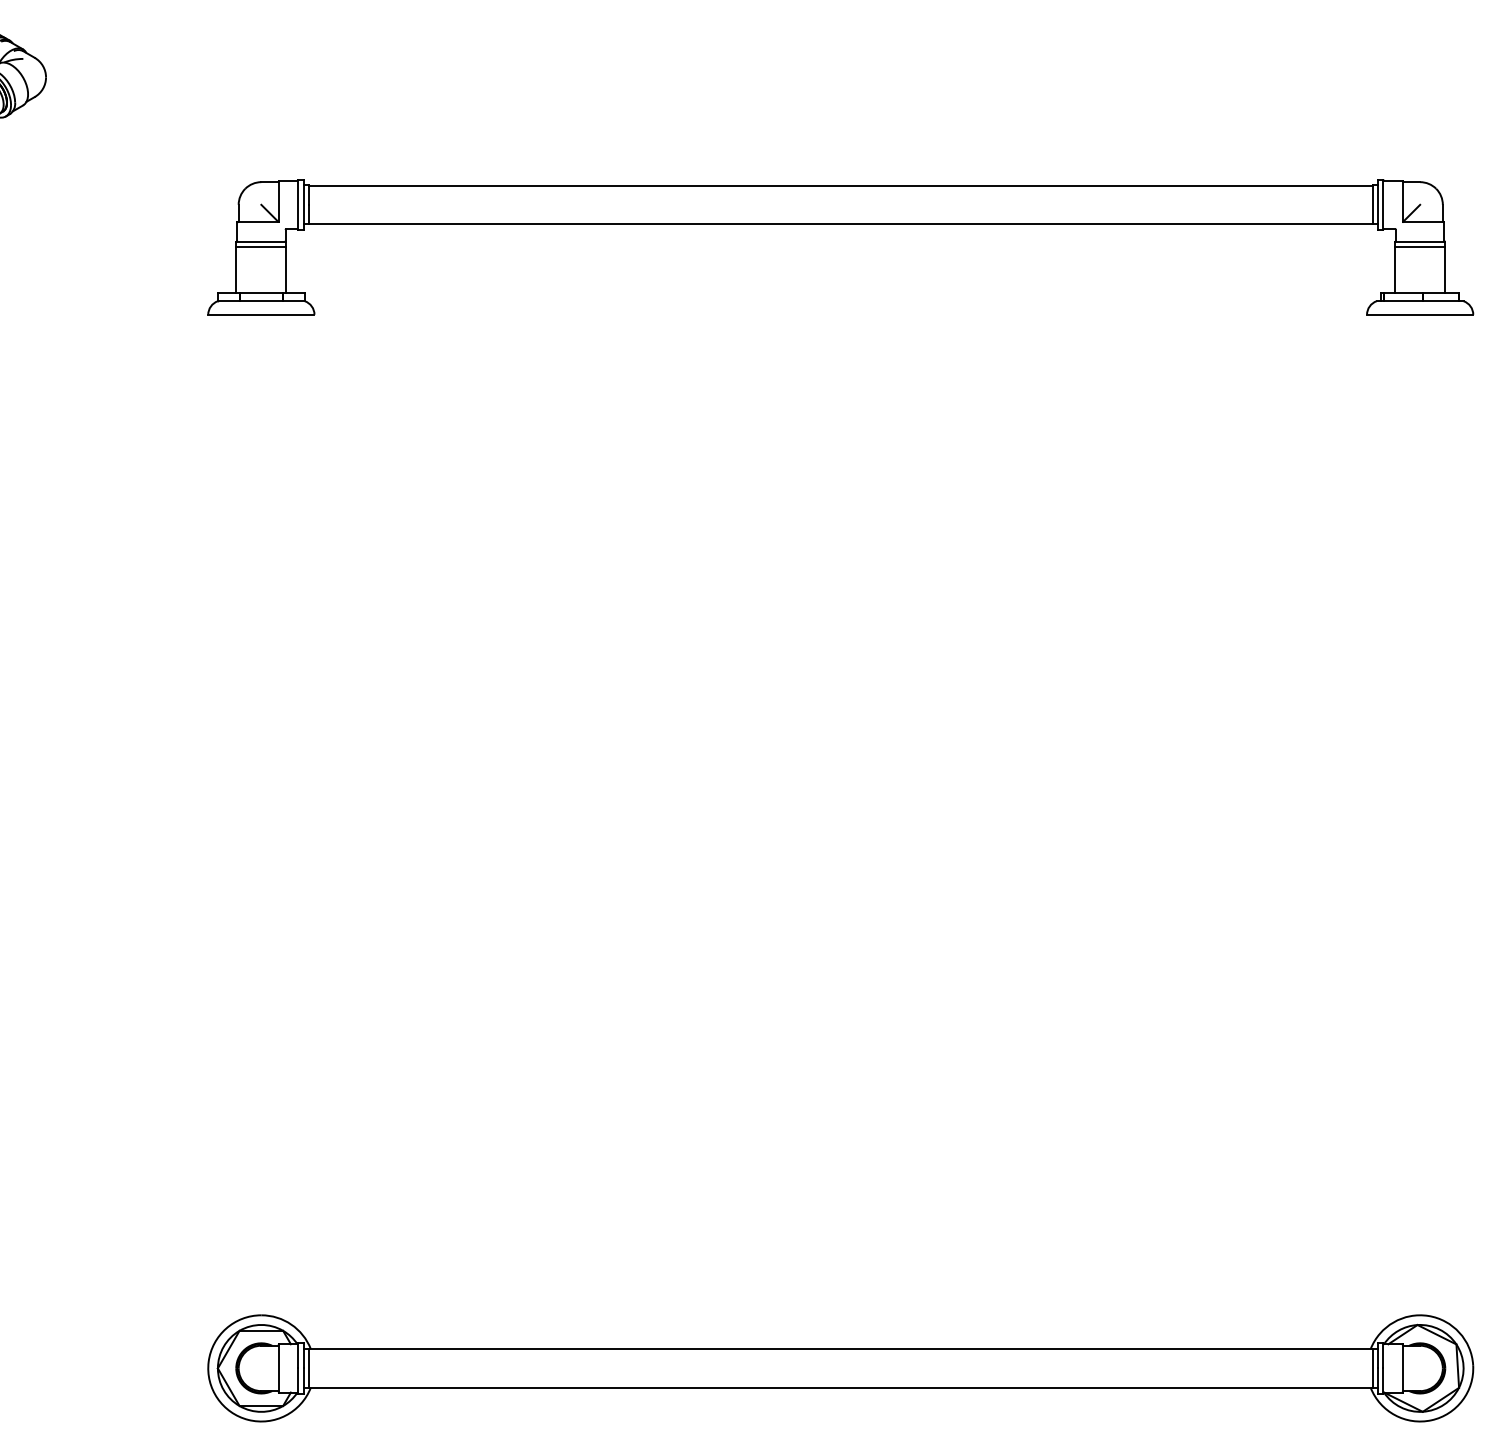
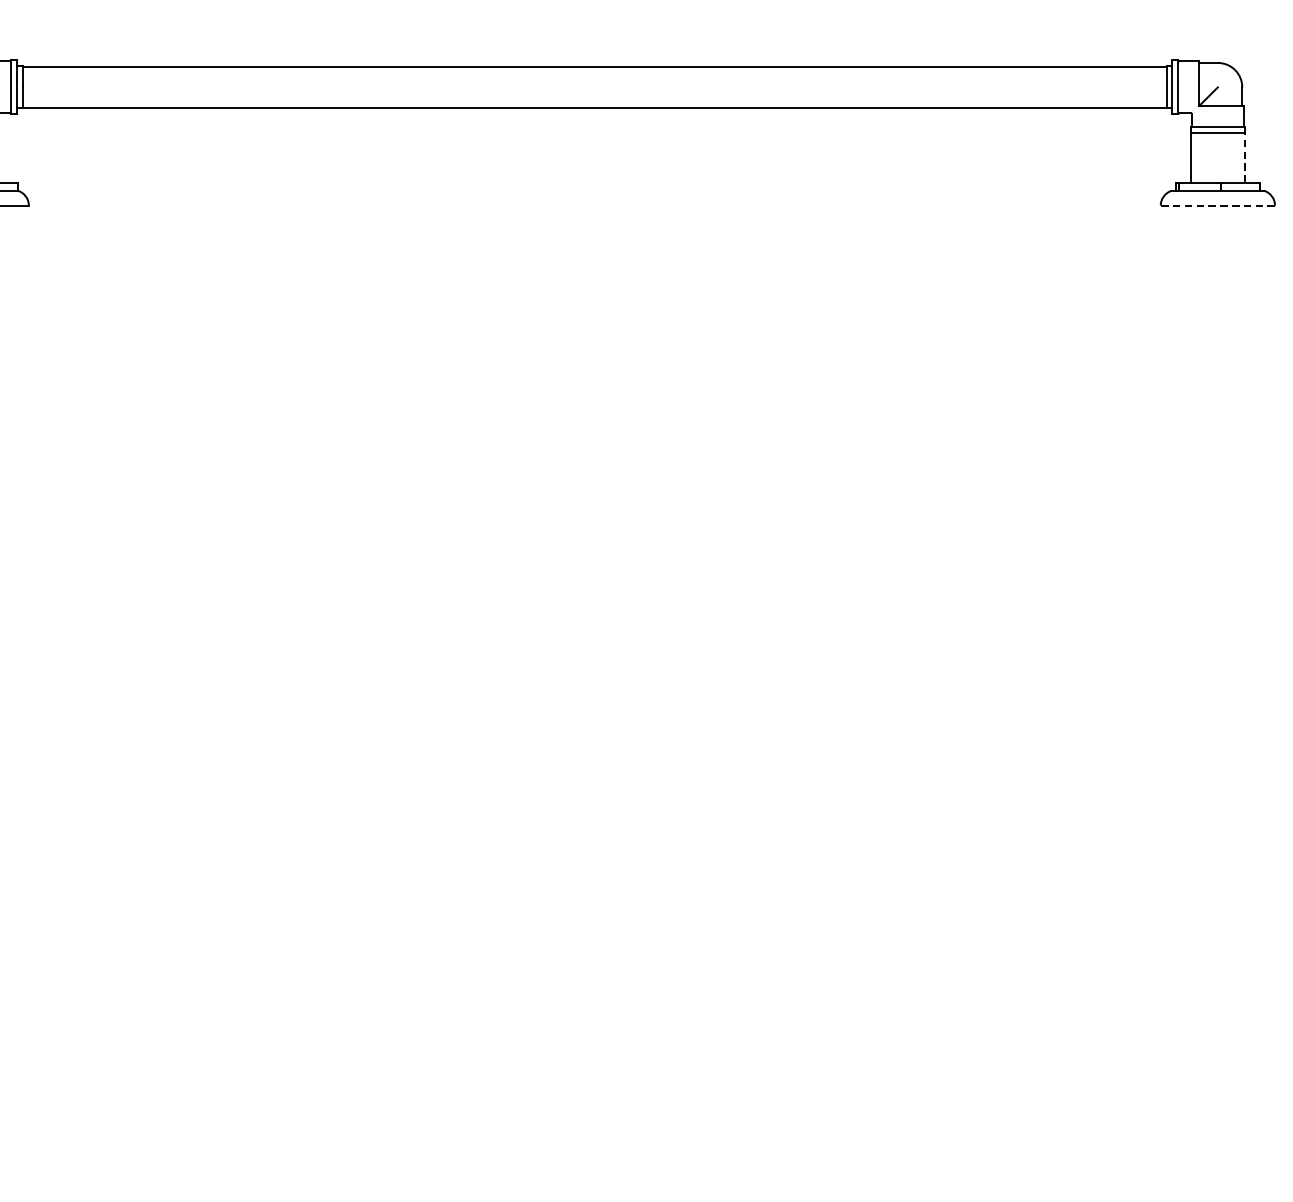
line: (1445, 269) -> (1245, 156), solid -> dashed
line: (1419, 314) -> (1217, 205), solid -> dashed

